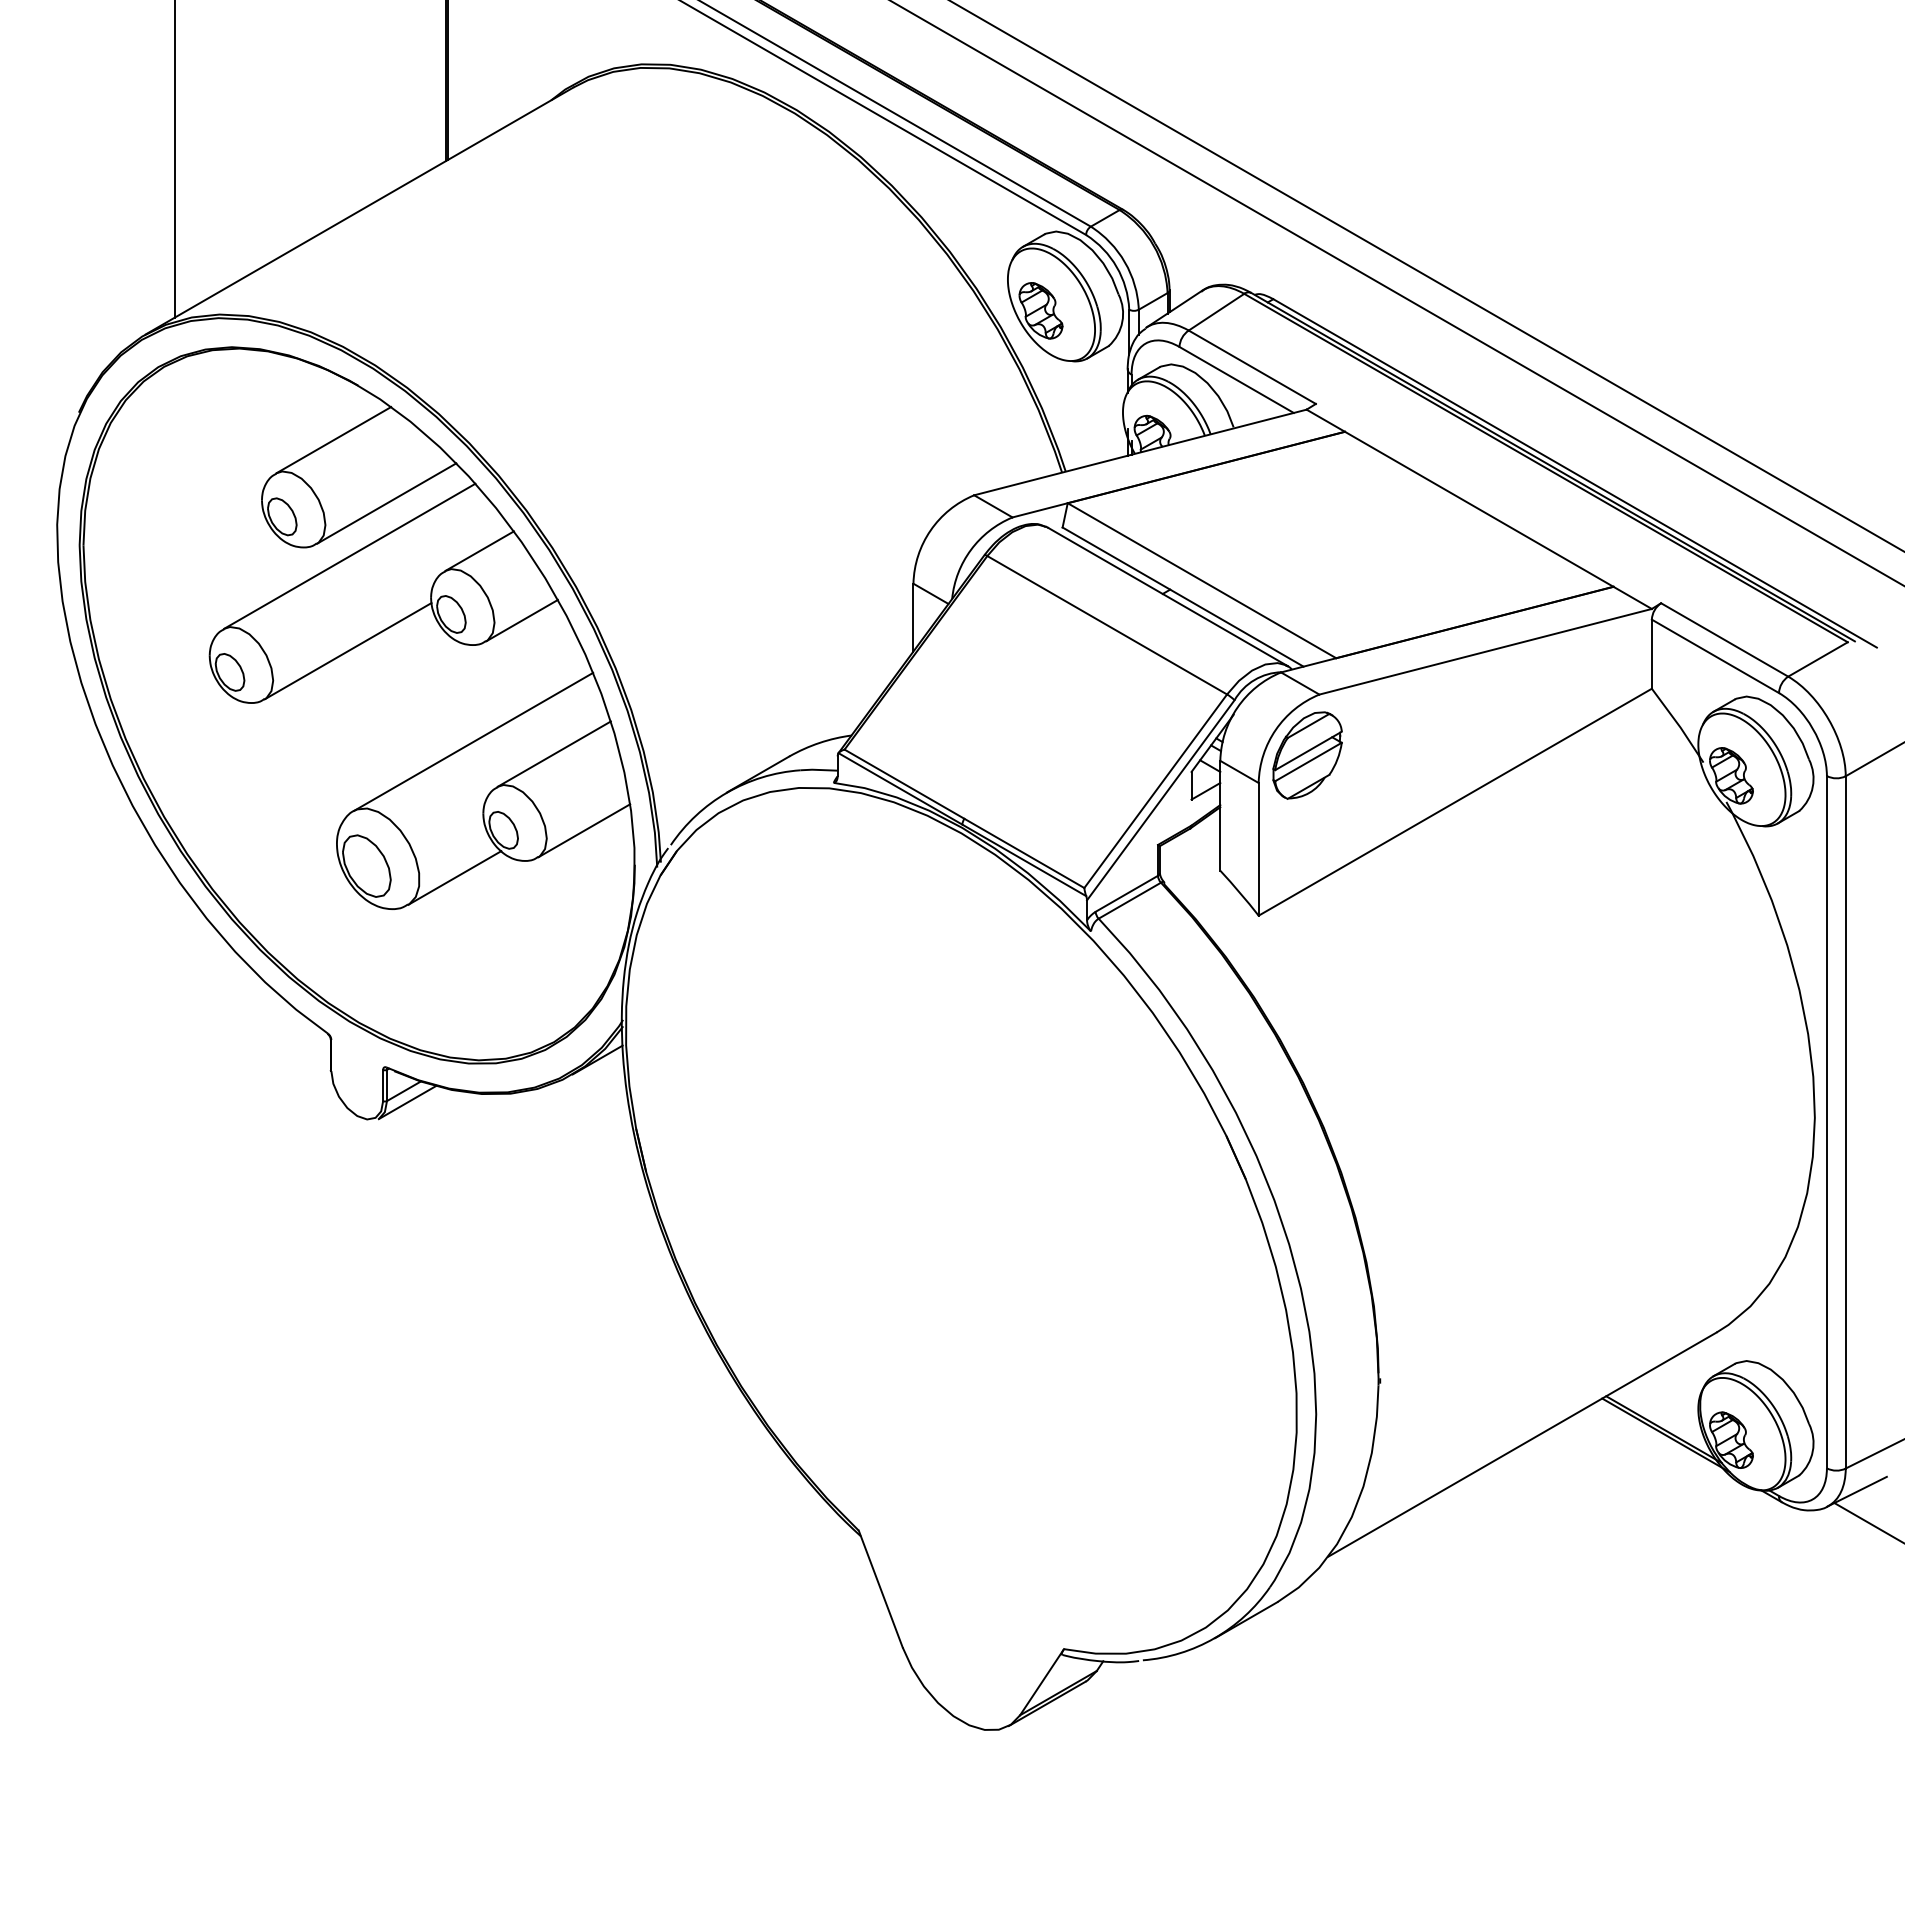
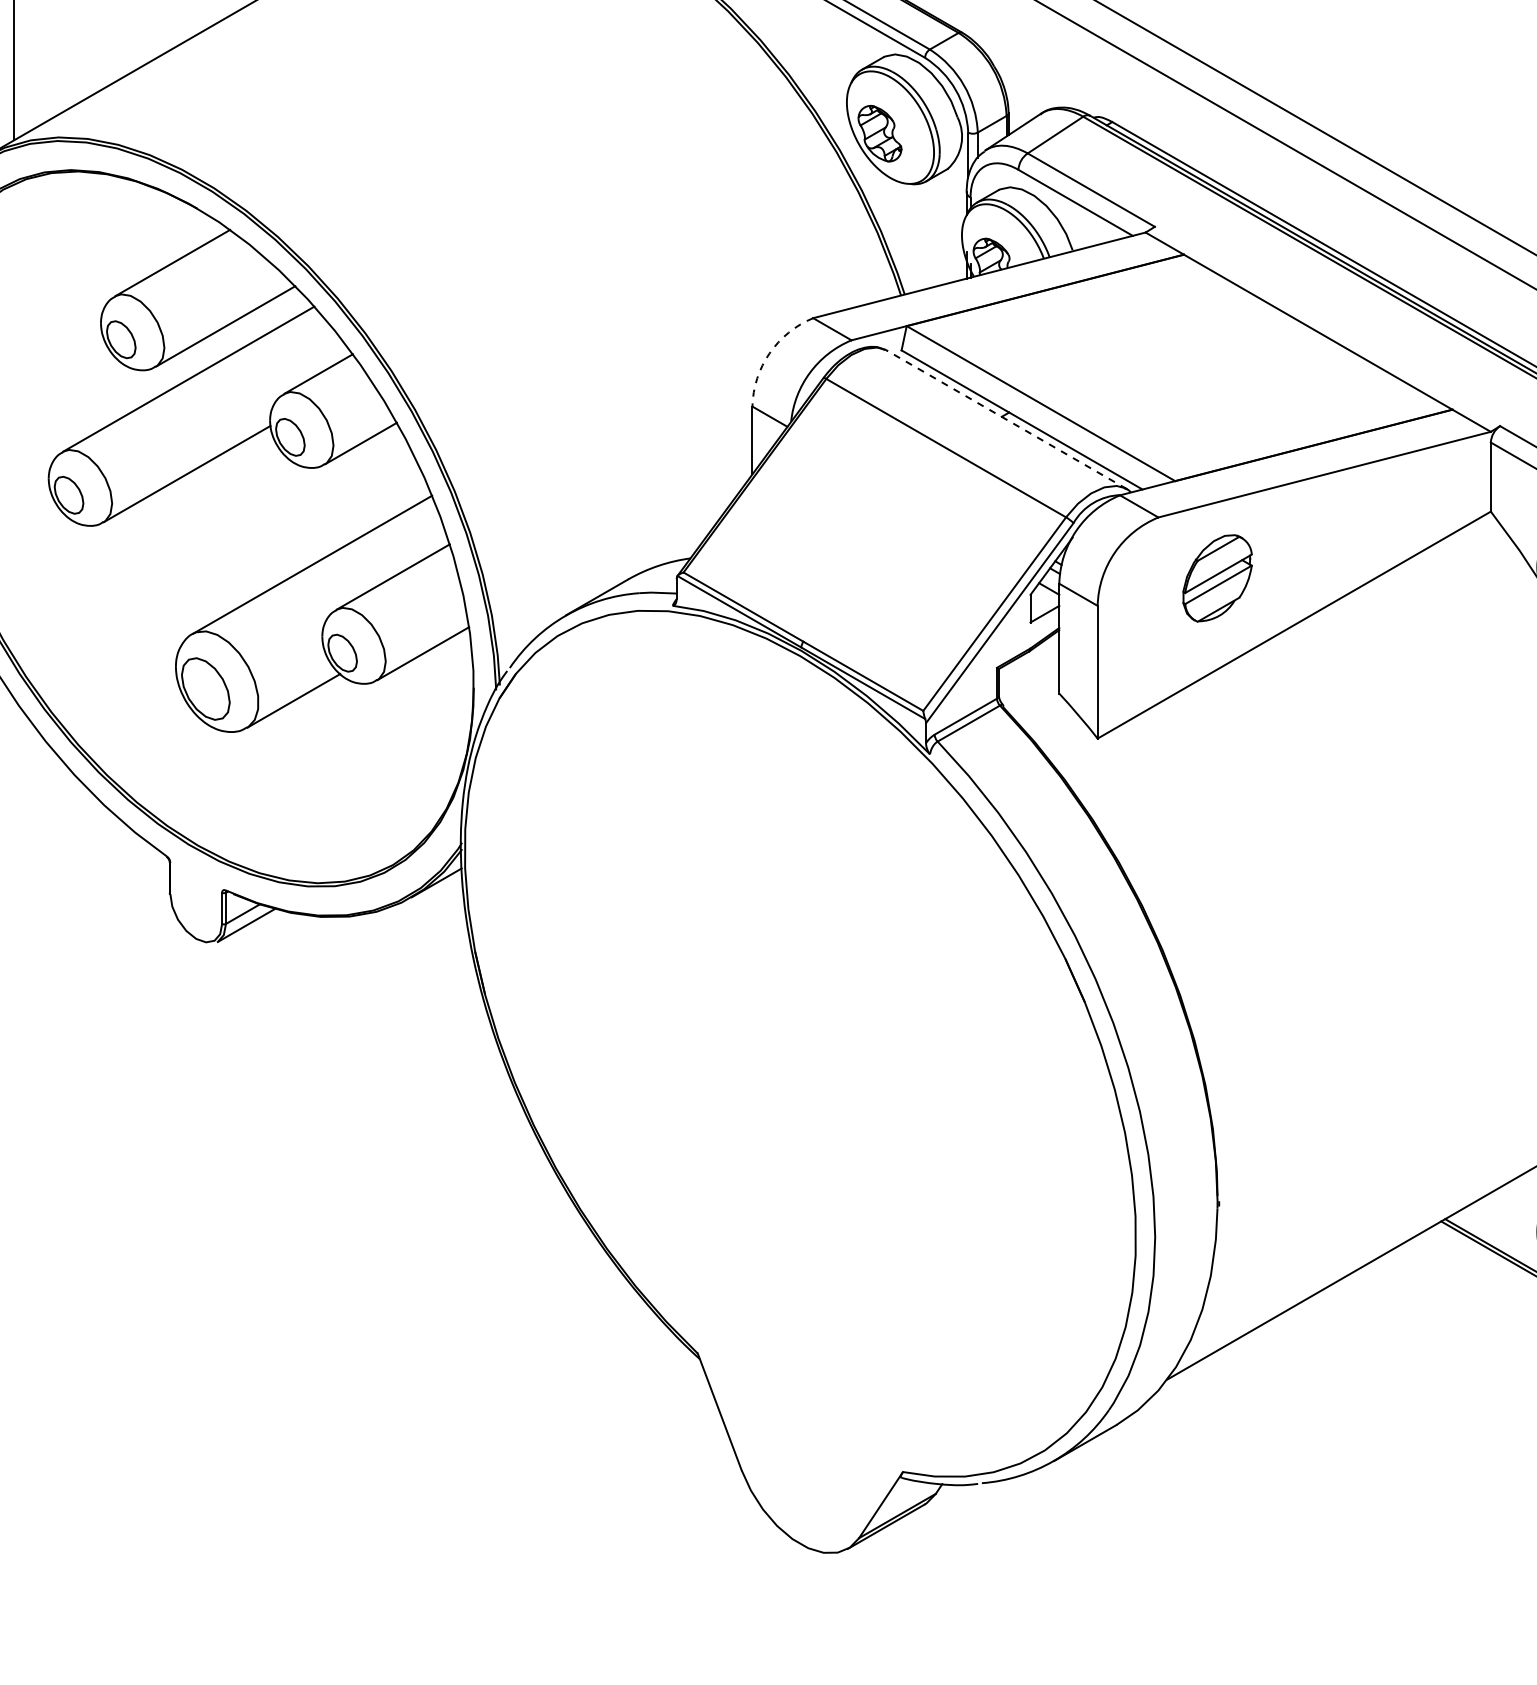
arc: (930, 530) -> (769, 353), solid -> dashed
line: (1167, 596) -> (1006, 419), solid -> dashed
part: (1307, 755) -> (1217, 578), moved

